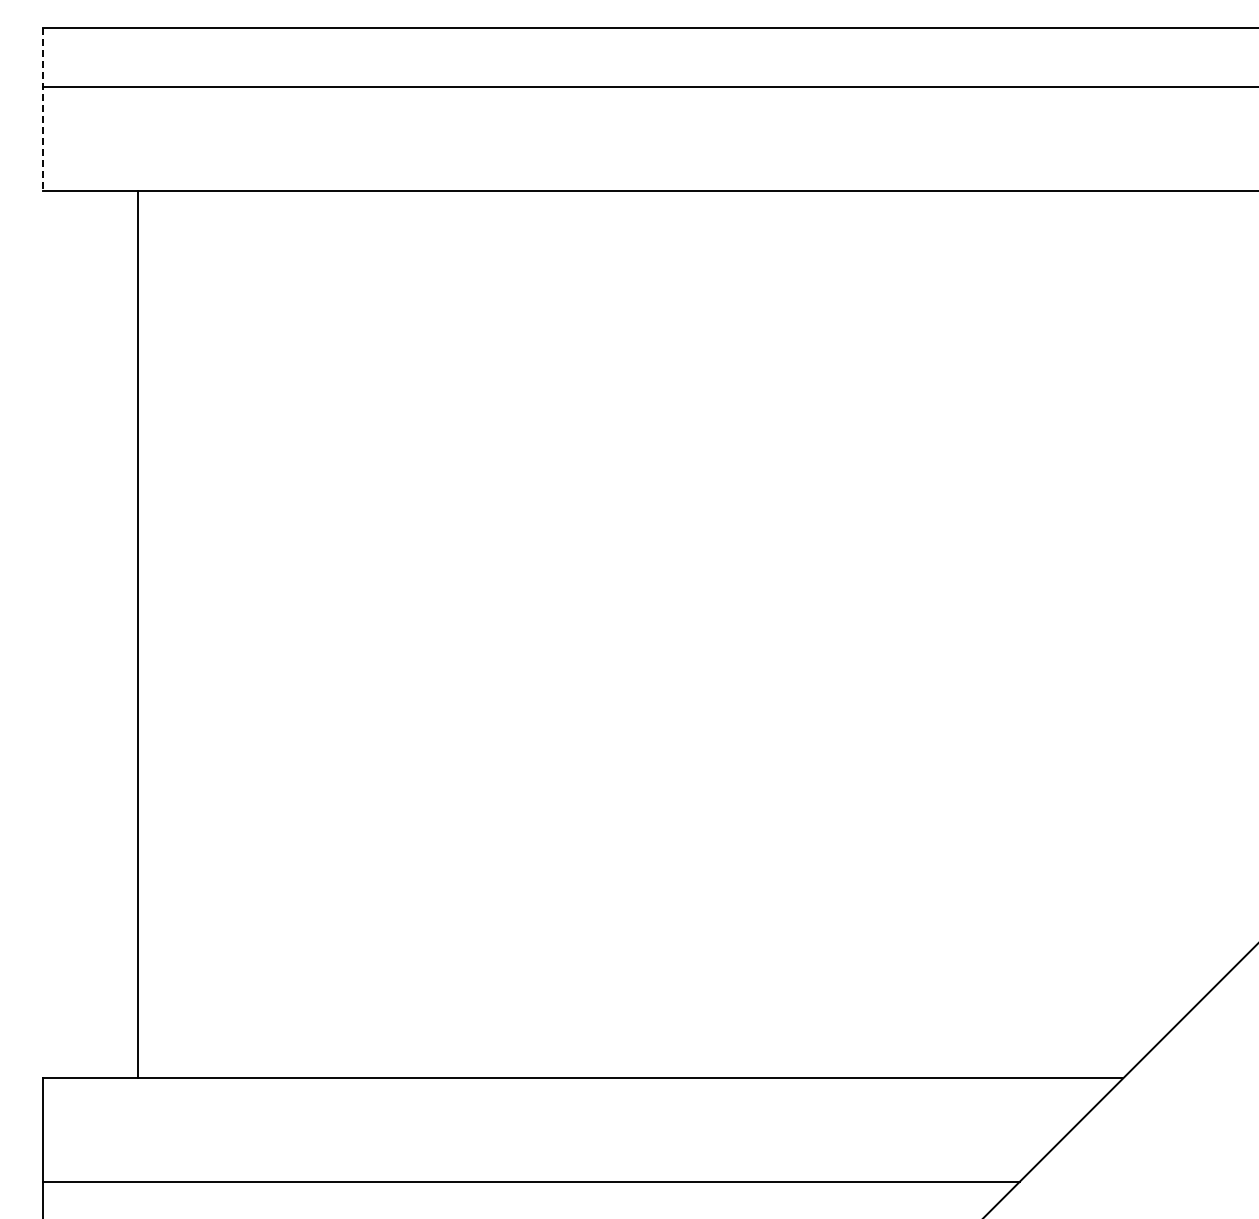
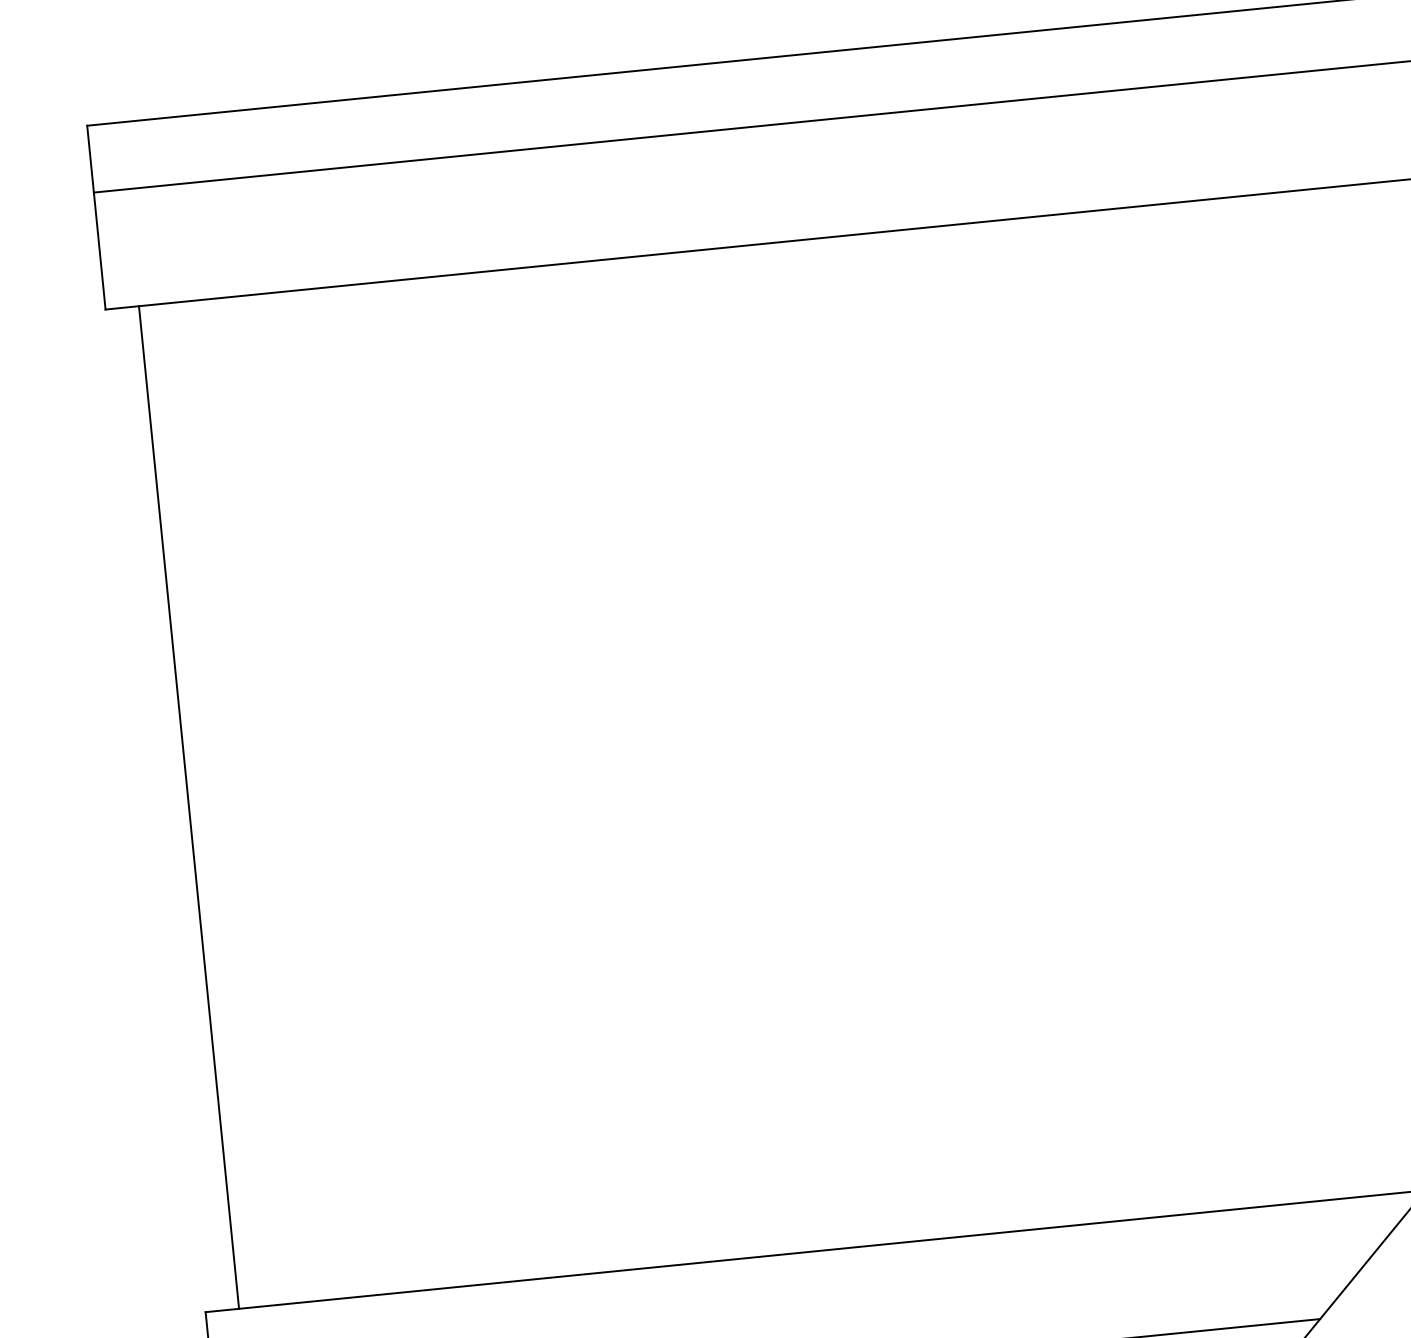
line: (43, 109) -> (96, 217), dashed -> solid
line: (137, 634) -> (188, 807), moved

